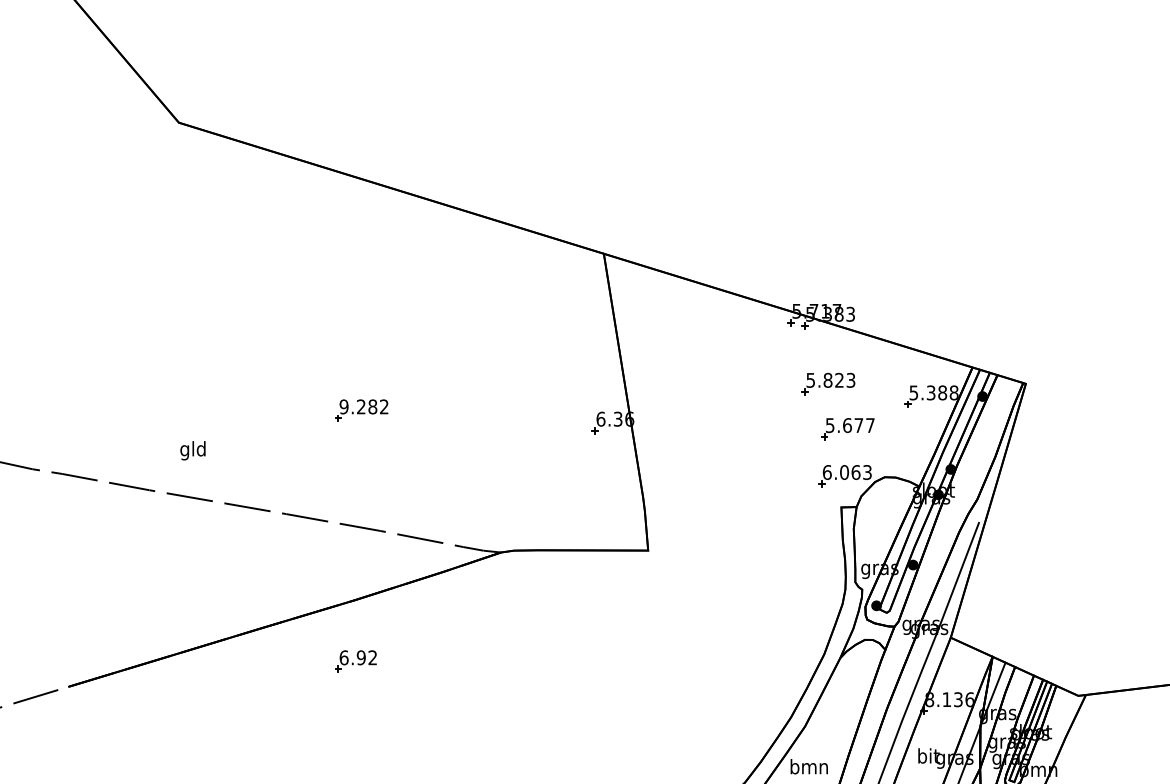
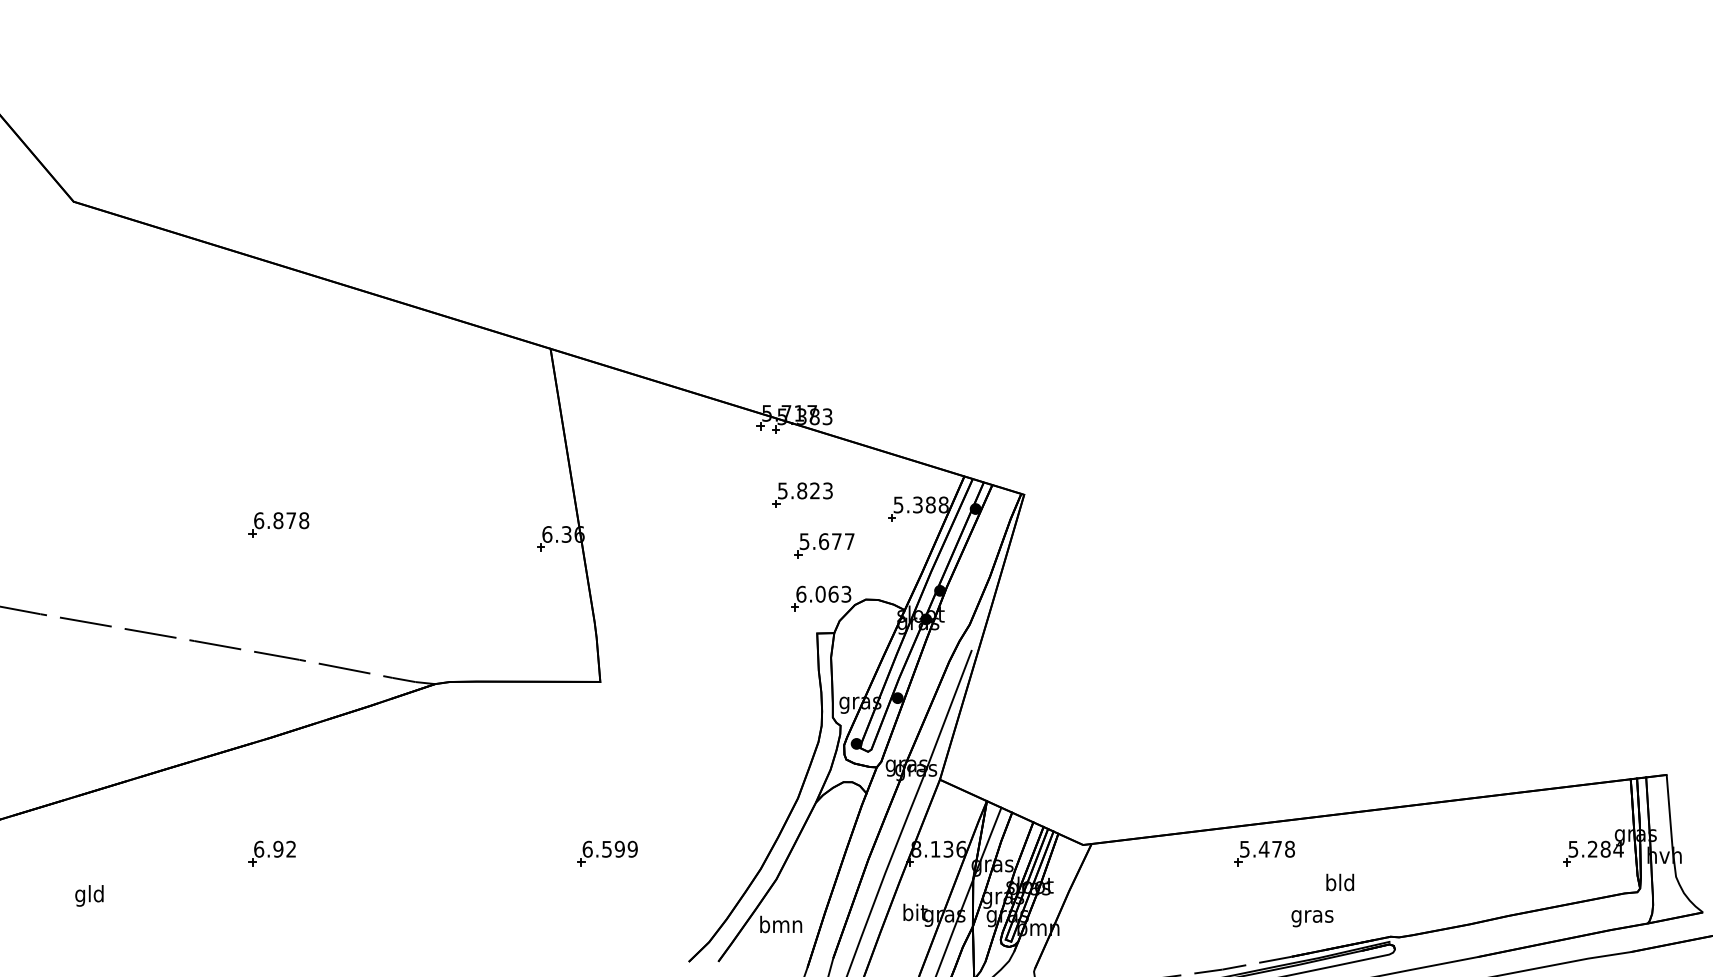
text: (364, 406) -> (281, 520), 9.282 -> 6.878
text: (193, 450) -> (89, 895), moved
part: (355, 661) -> (271, 853), moved
part: (654, 703) -> (607, 853), added

